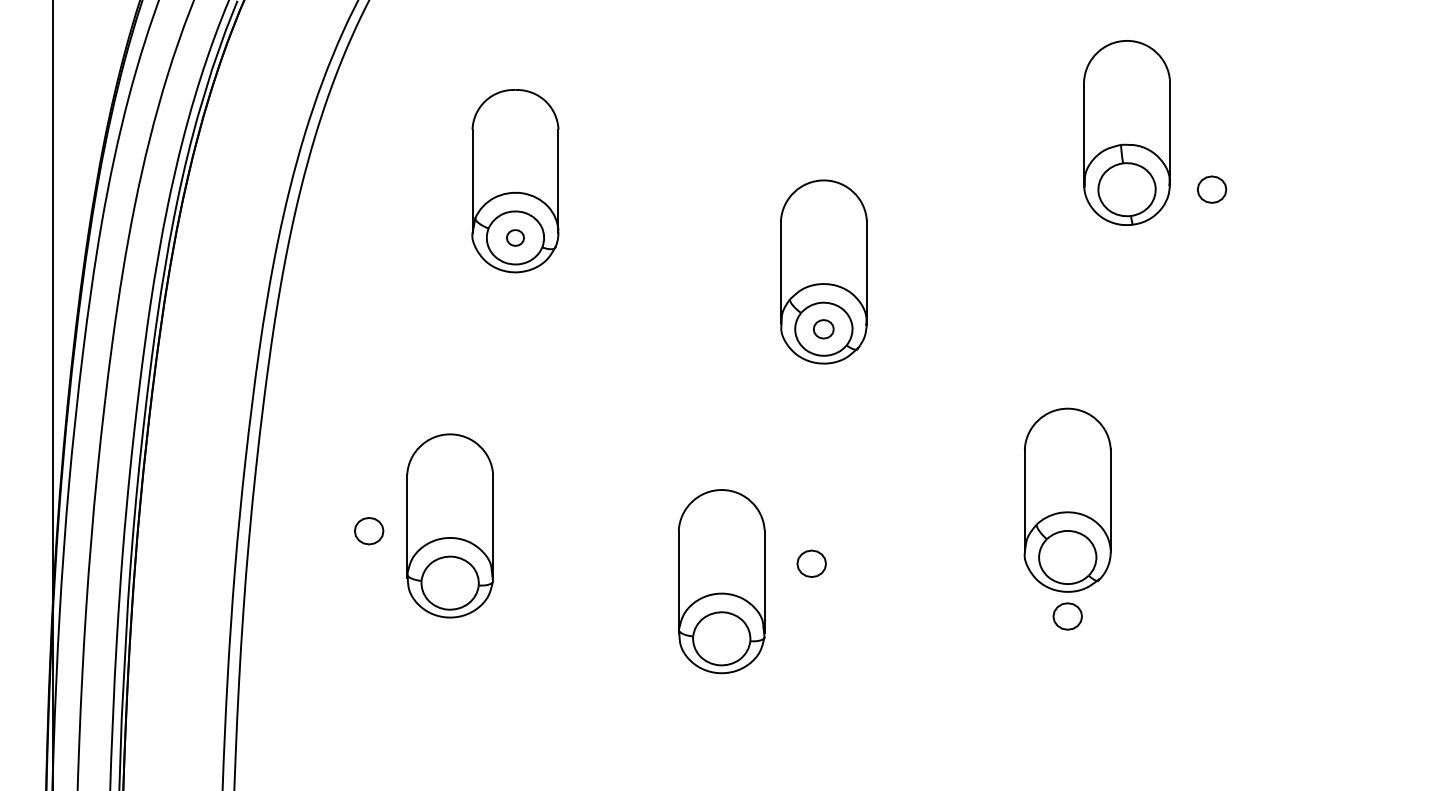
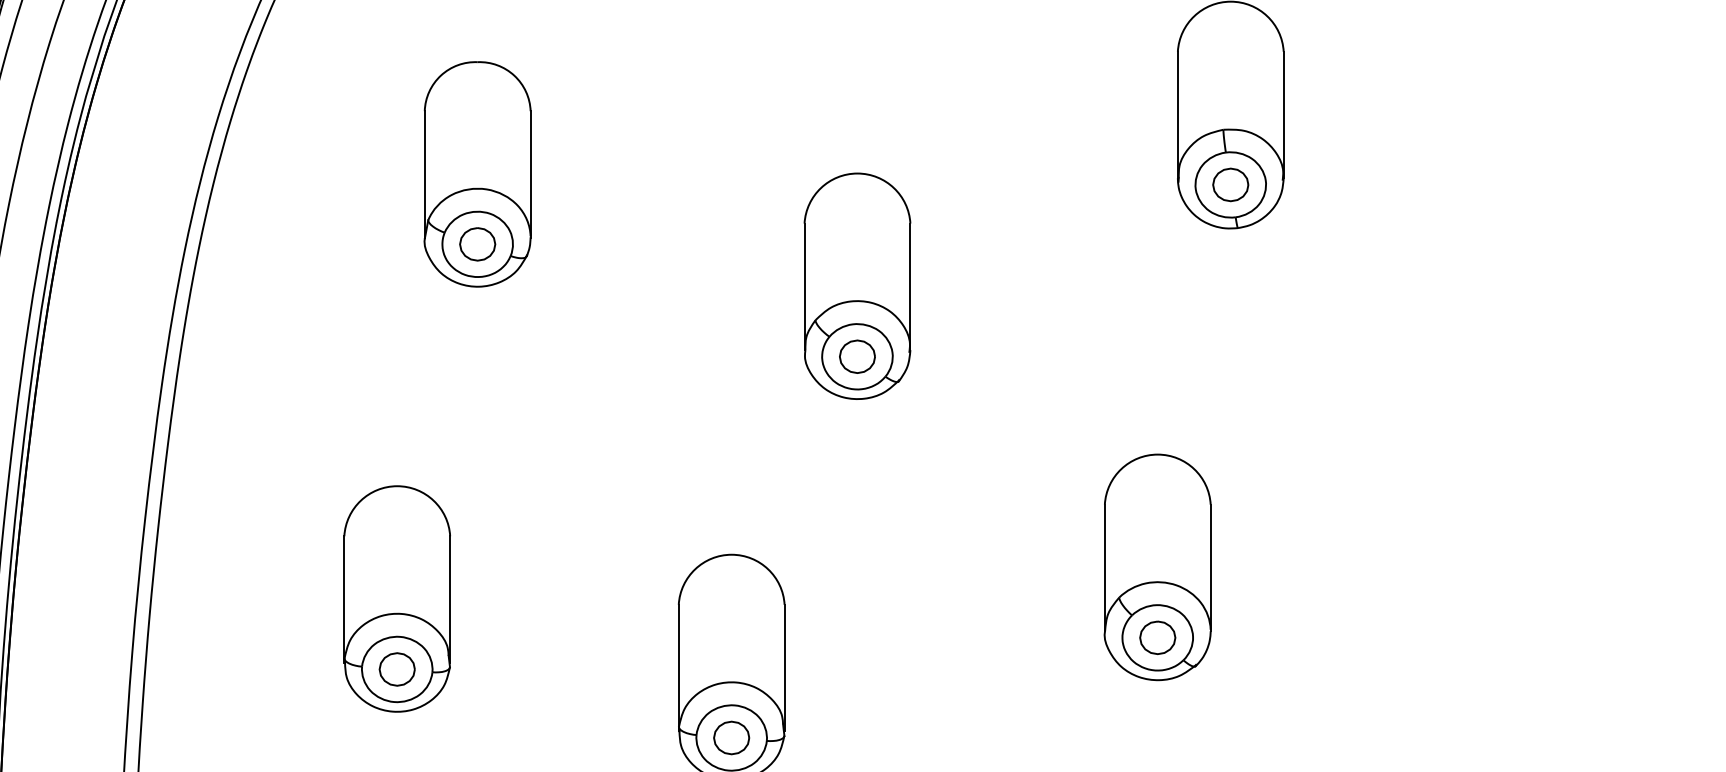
part: (1211, 189) -> (1230, 184), moved
part: (515, 237) -> (477, 243), size x1.67
part: (823, 329) -> (856, 357), size x1.43
part: (369, 531) -> (397, 669), moved
part: (811, 563) -> (731, 737), moved
part: (1067, 616) -> (1157, 637), moved

